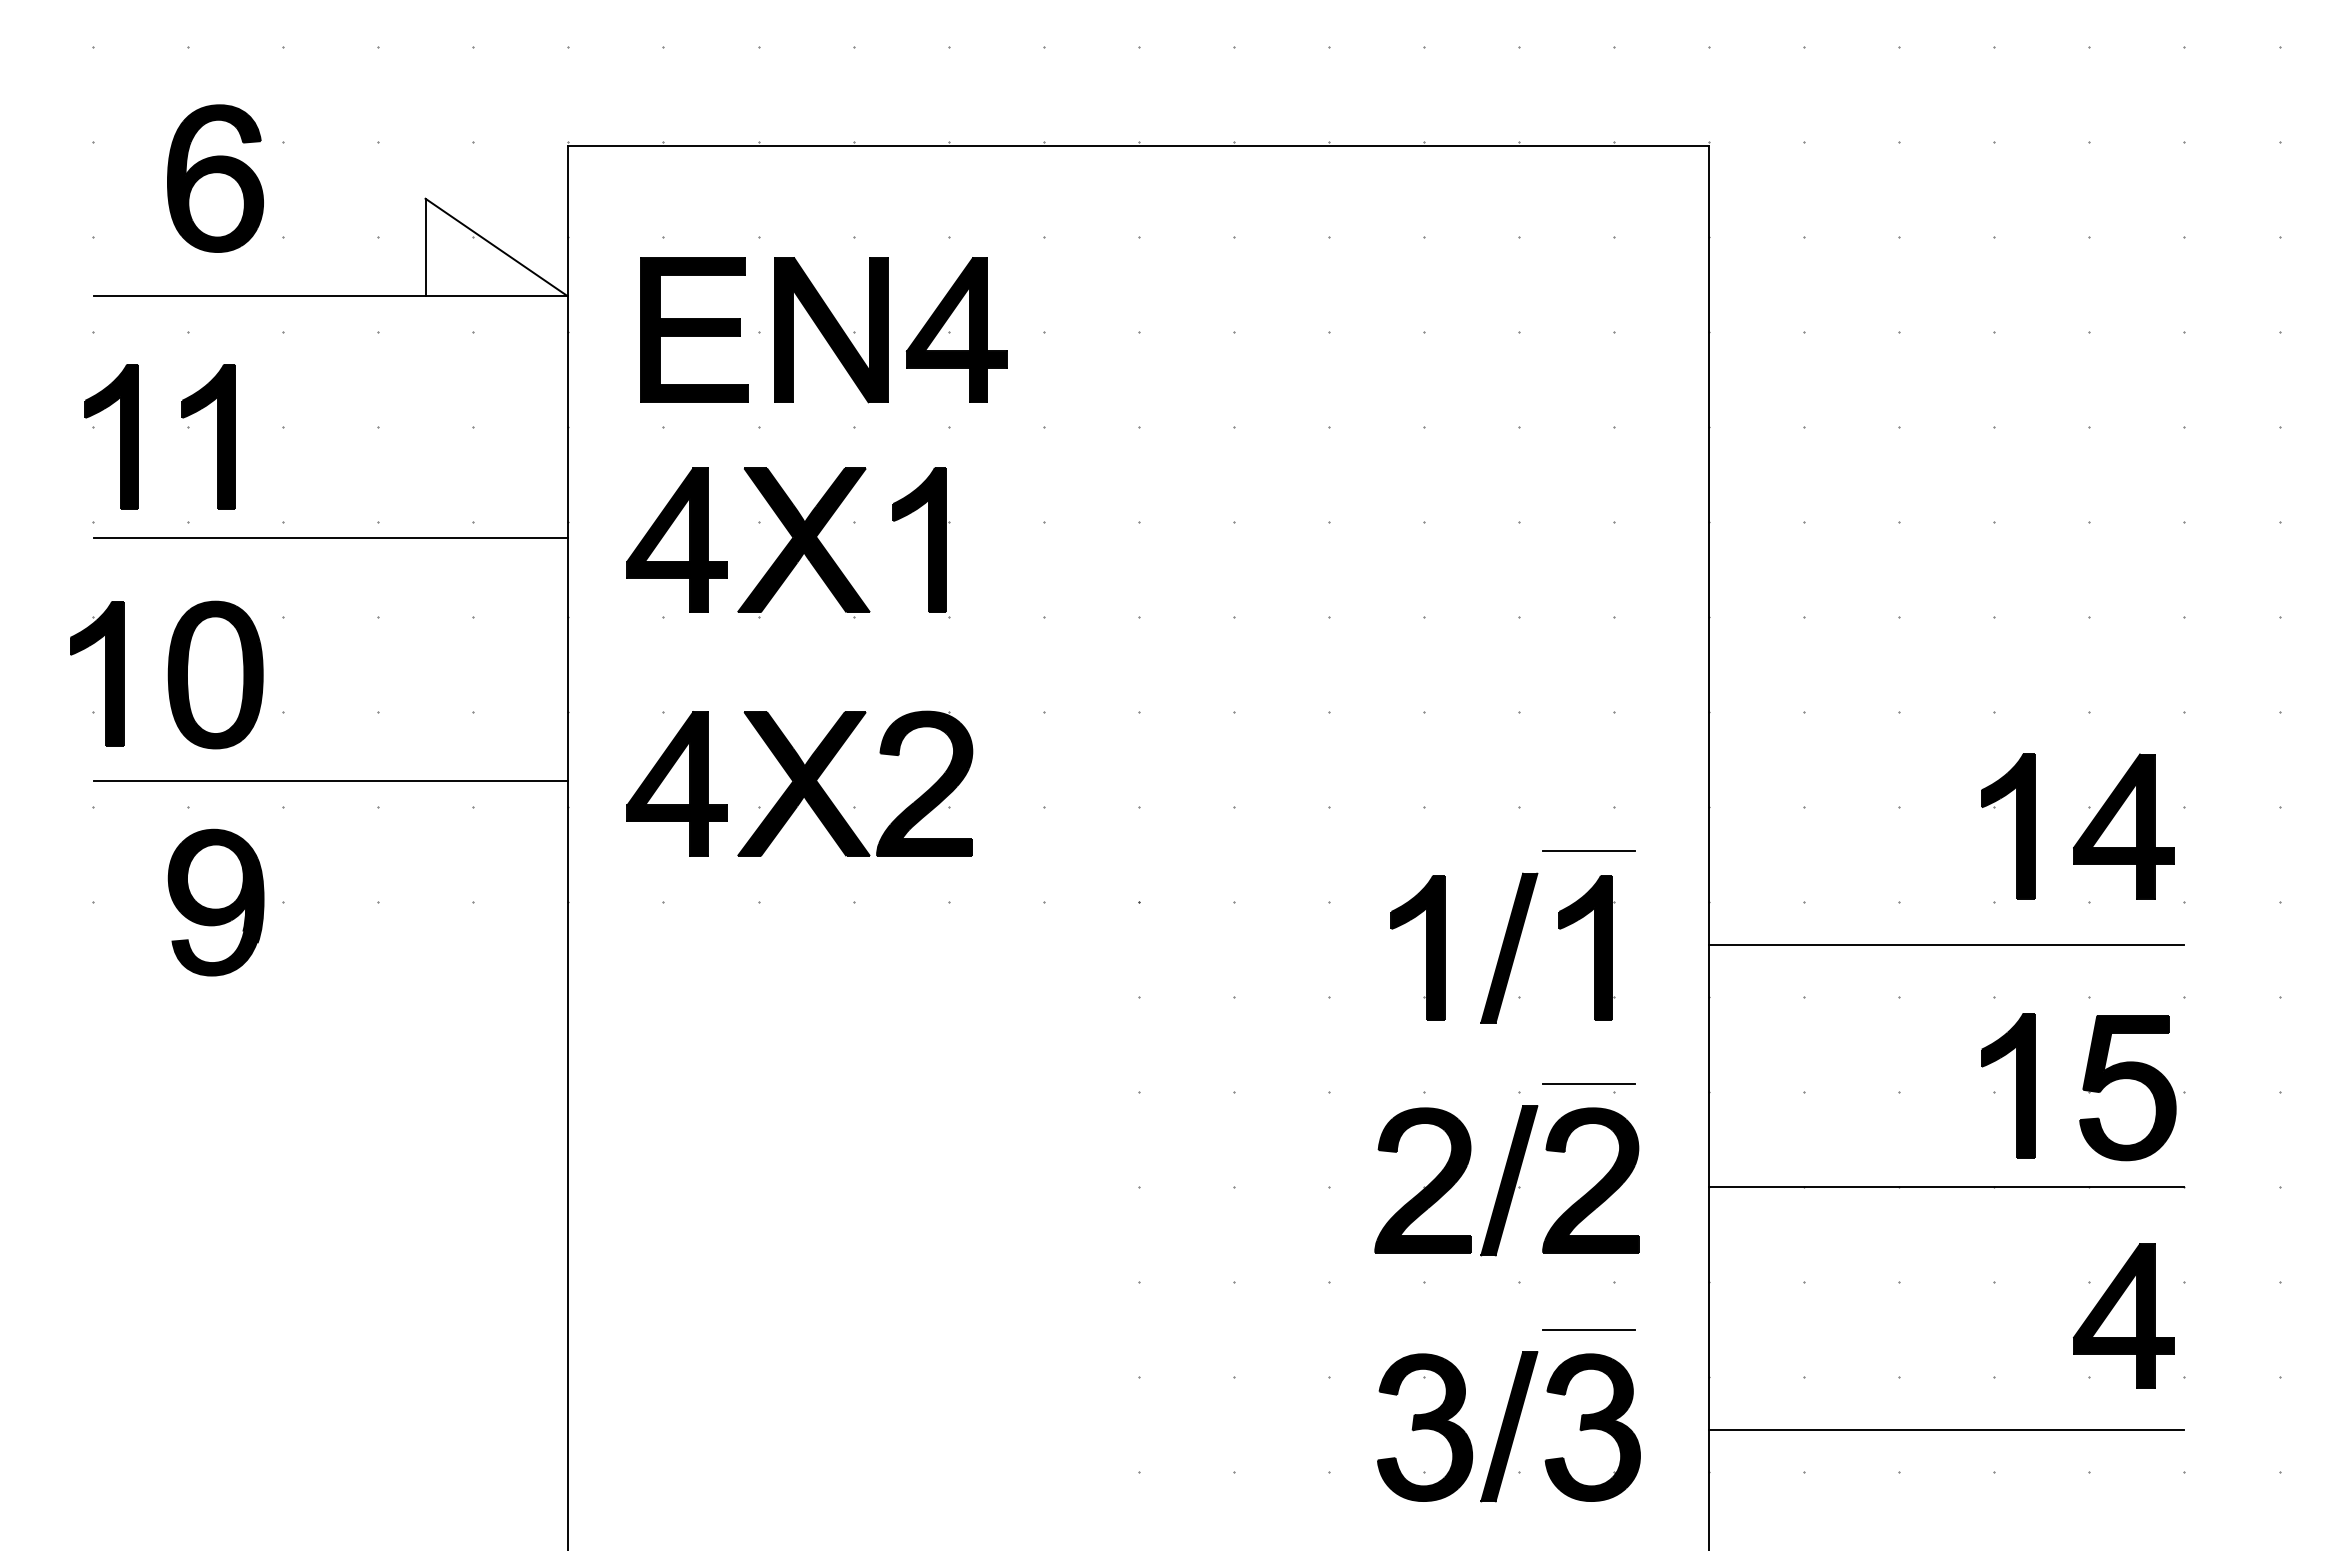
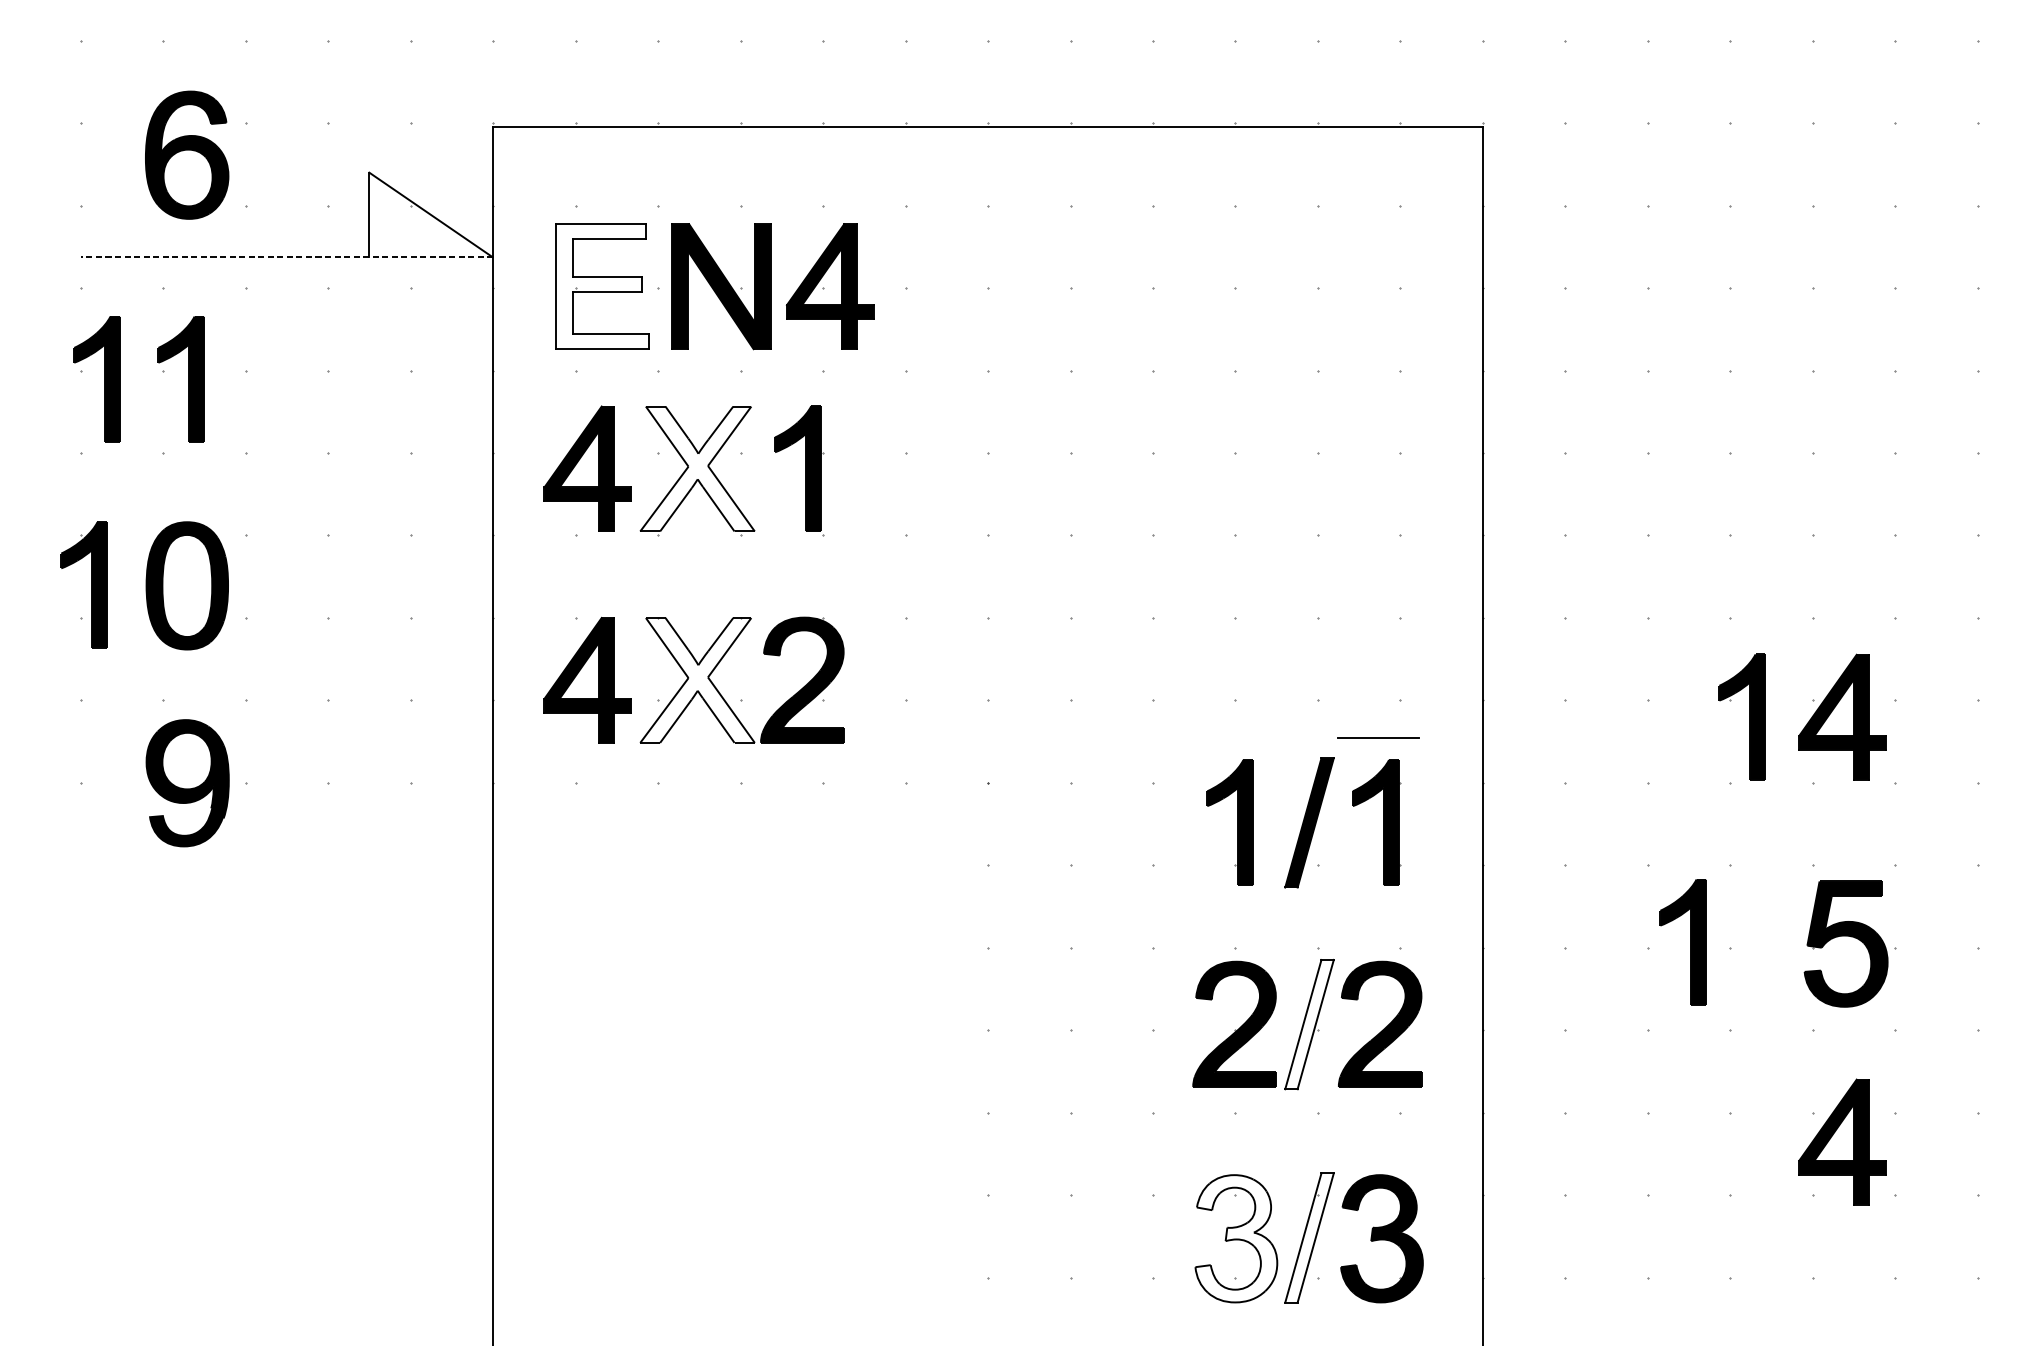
line: (330, 296) -> (286, 257), solid -> dashed
fill: (694, 330) -> (602, 286), removed
line: (330, 538) -> (286, 467), removed
fill: (803, 540) -> (697, 469), removed
line: (330, 780) -> (286, 677), removed
fill: (803, 784) -> (697, 680), removed
line: (1946, 945) -> (1688, 820), removed
line: (1588, 1083) -> (1378, 940), removed
part: (2016, 1085) -> (1690, 941), moved
fill: (1509, 1180) -> (1309, 1024), removed
line: (1946, 1187) -> (1688, 1030), removed
line: (1588, 1329) -> (1378, 1153), removed
fill: (1509, 1426) -> (1309, 1237), removed
fill: (1424, 1427) -> (1235, 1238), removed
line: (1946, 1429) -> (1688, 1240), removed

